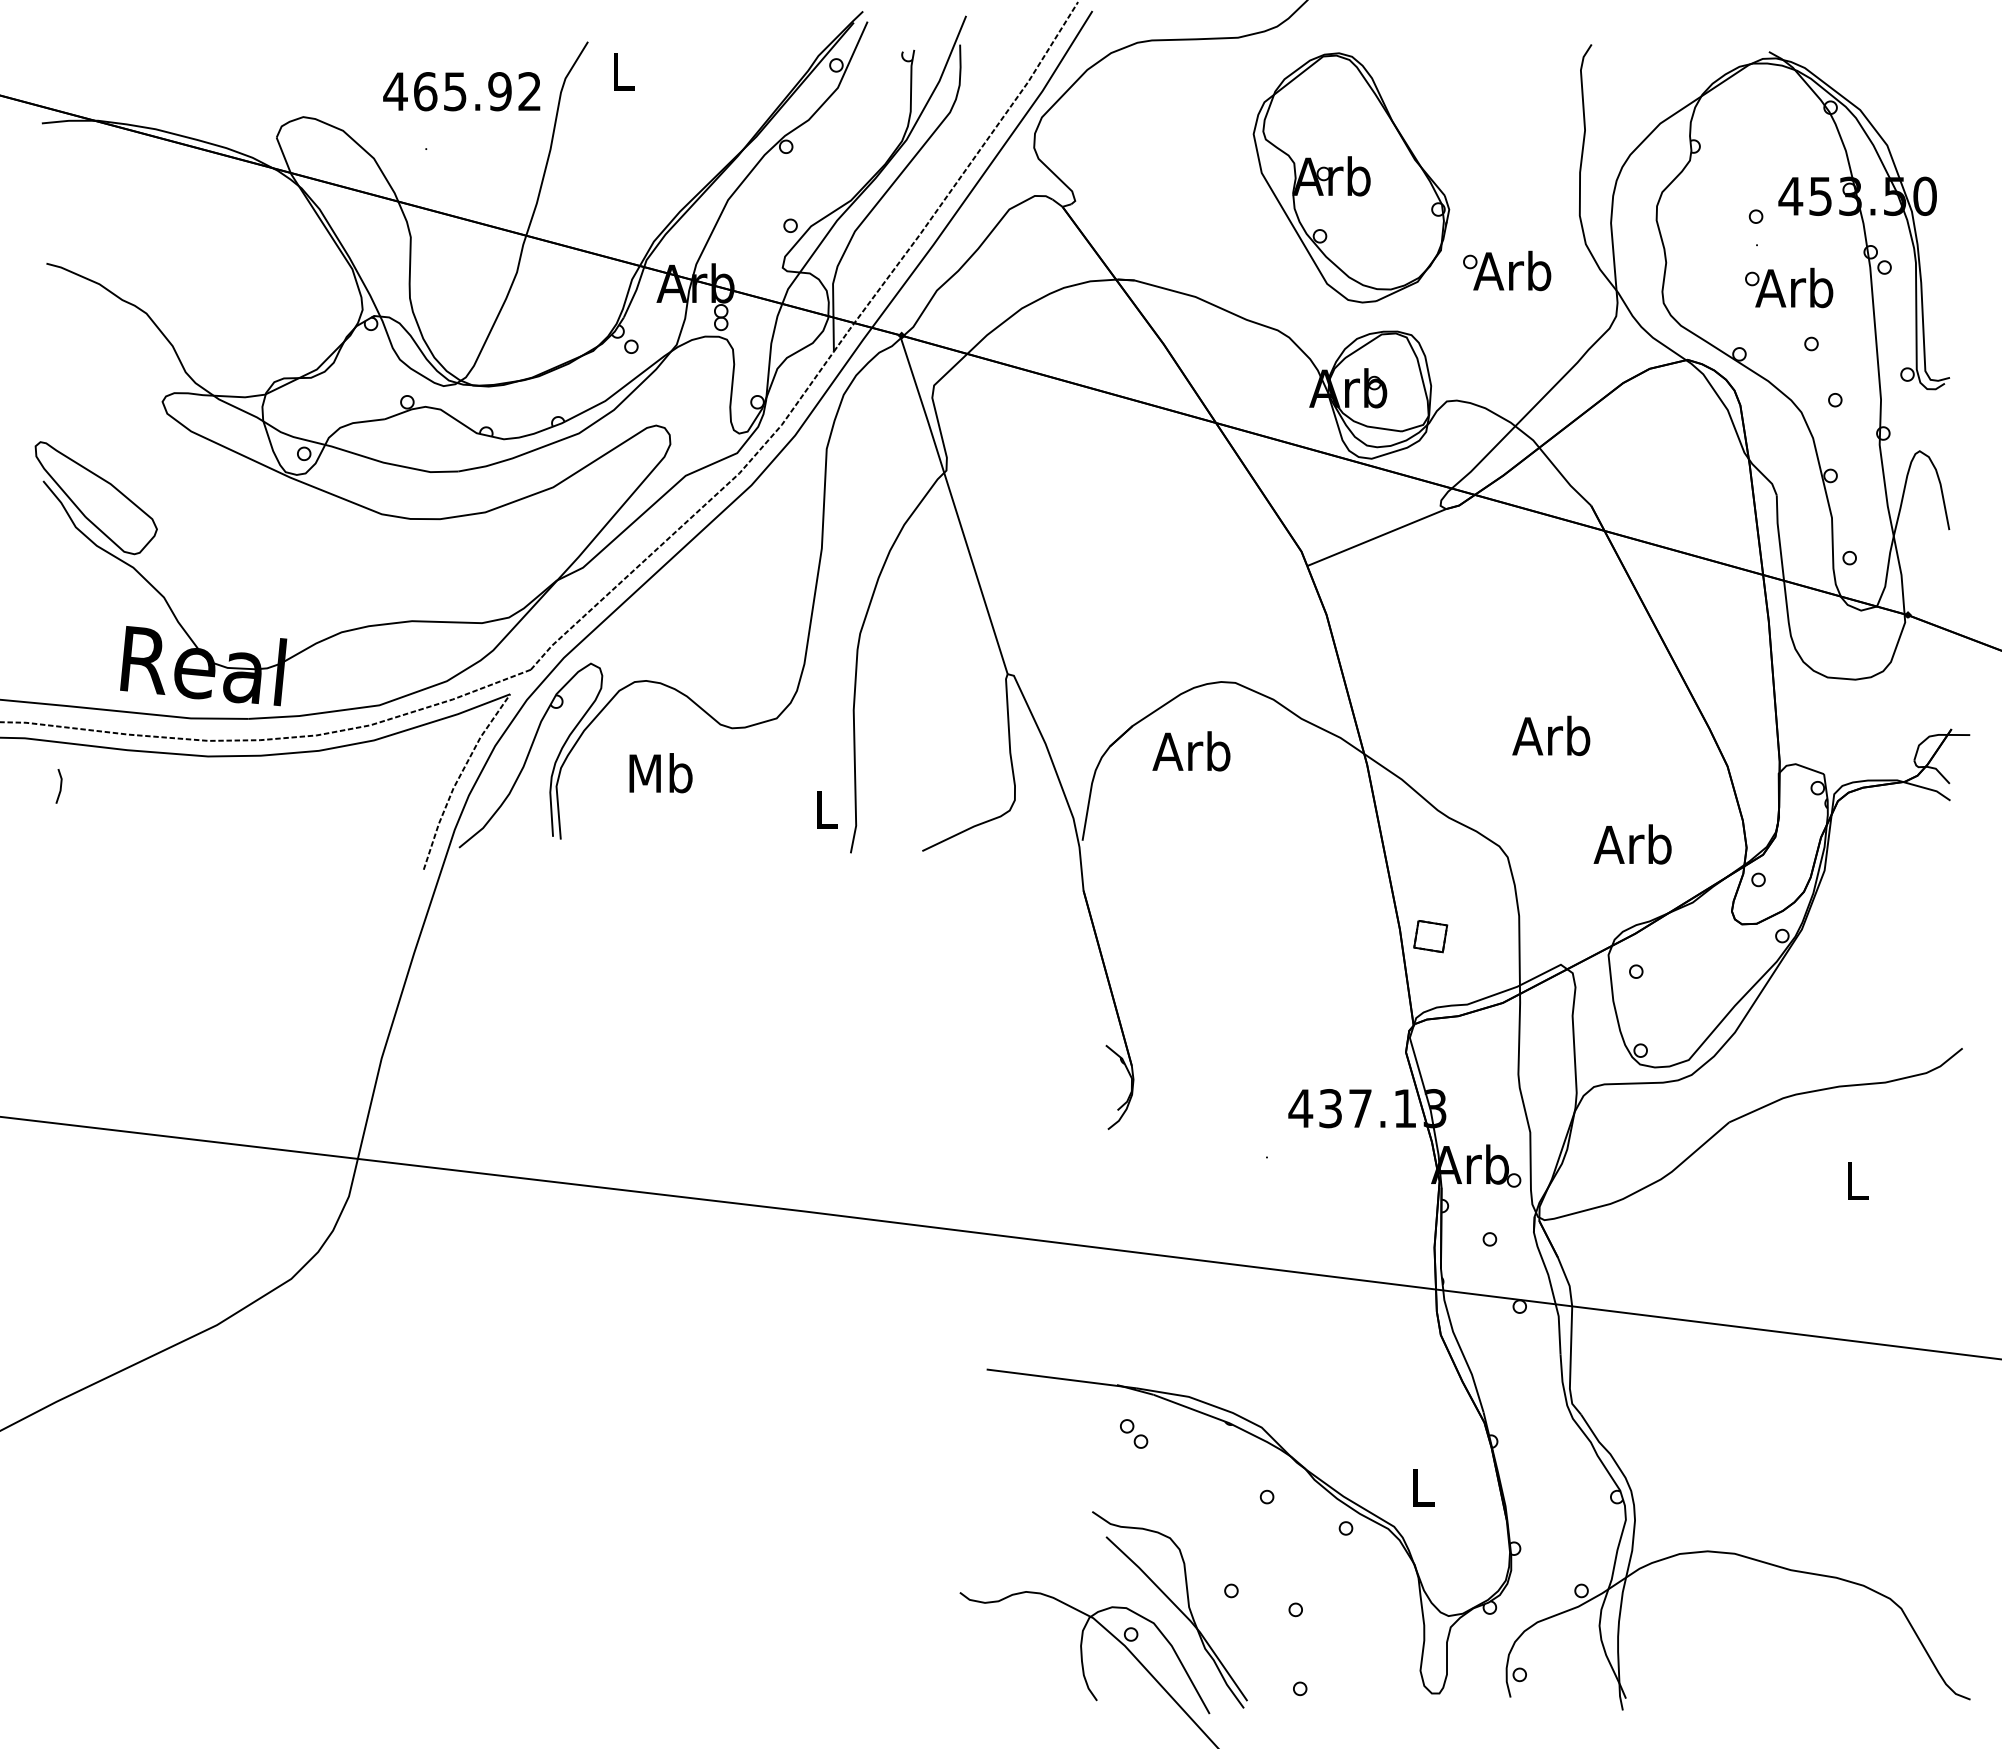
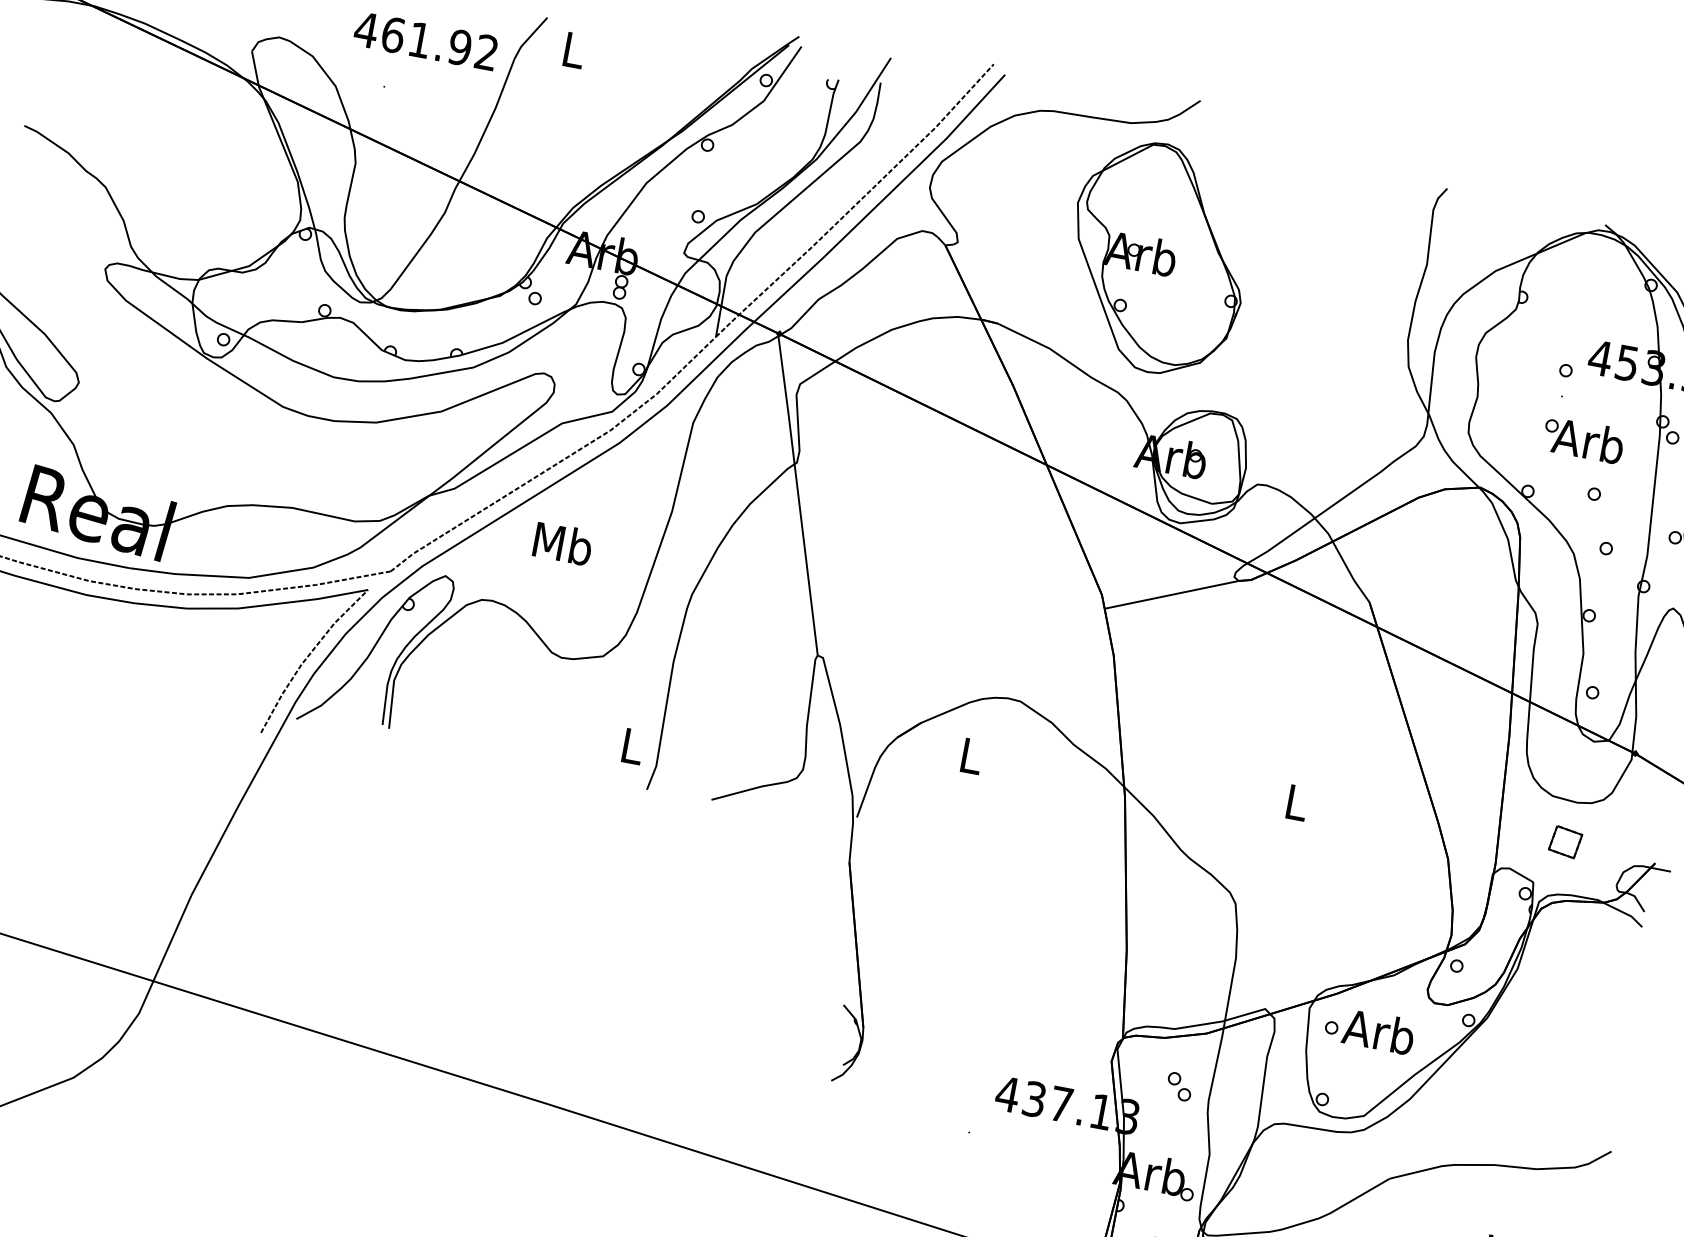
text: (455, 91) -> (420, 40), 465.92 -> 461.92
part: (1351, 177) -> (1158, 258), moved
part: (1507, 270) -> (1333, 377), removed
text: (1551, 735) -> (1295, 801), Arb -> L
text: (1191, 751) -> (969, 755), Arb -> L
text: (660, 773) -> (562, 543), moved
text: (1632, 844) -> (1378, 1031), moved
part: (1430, 936) -> (1565, 842), moved
part: (1484, 1065) -> (1179, 1086), added

